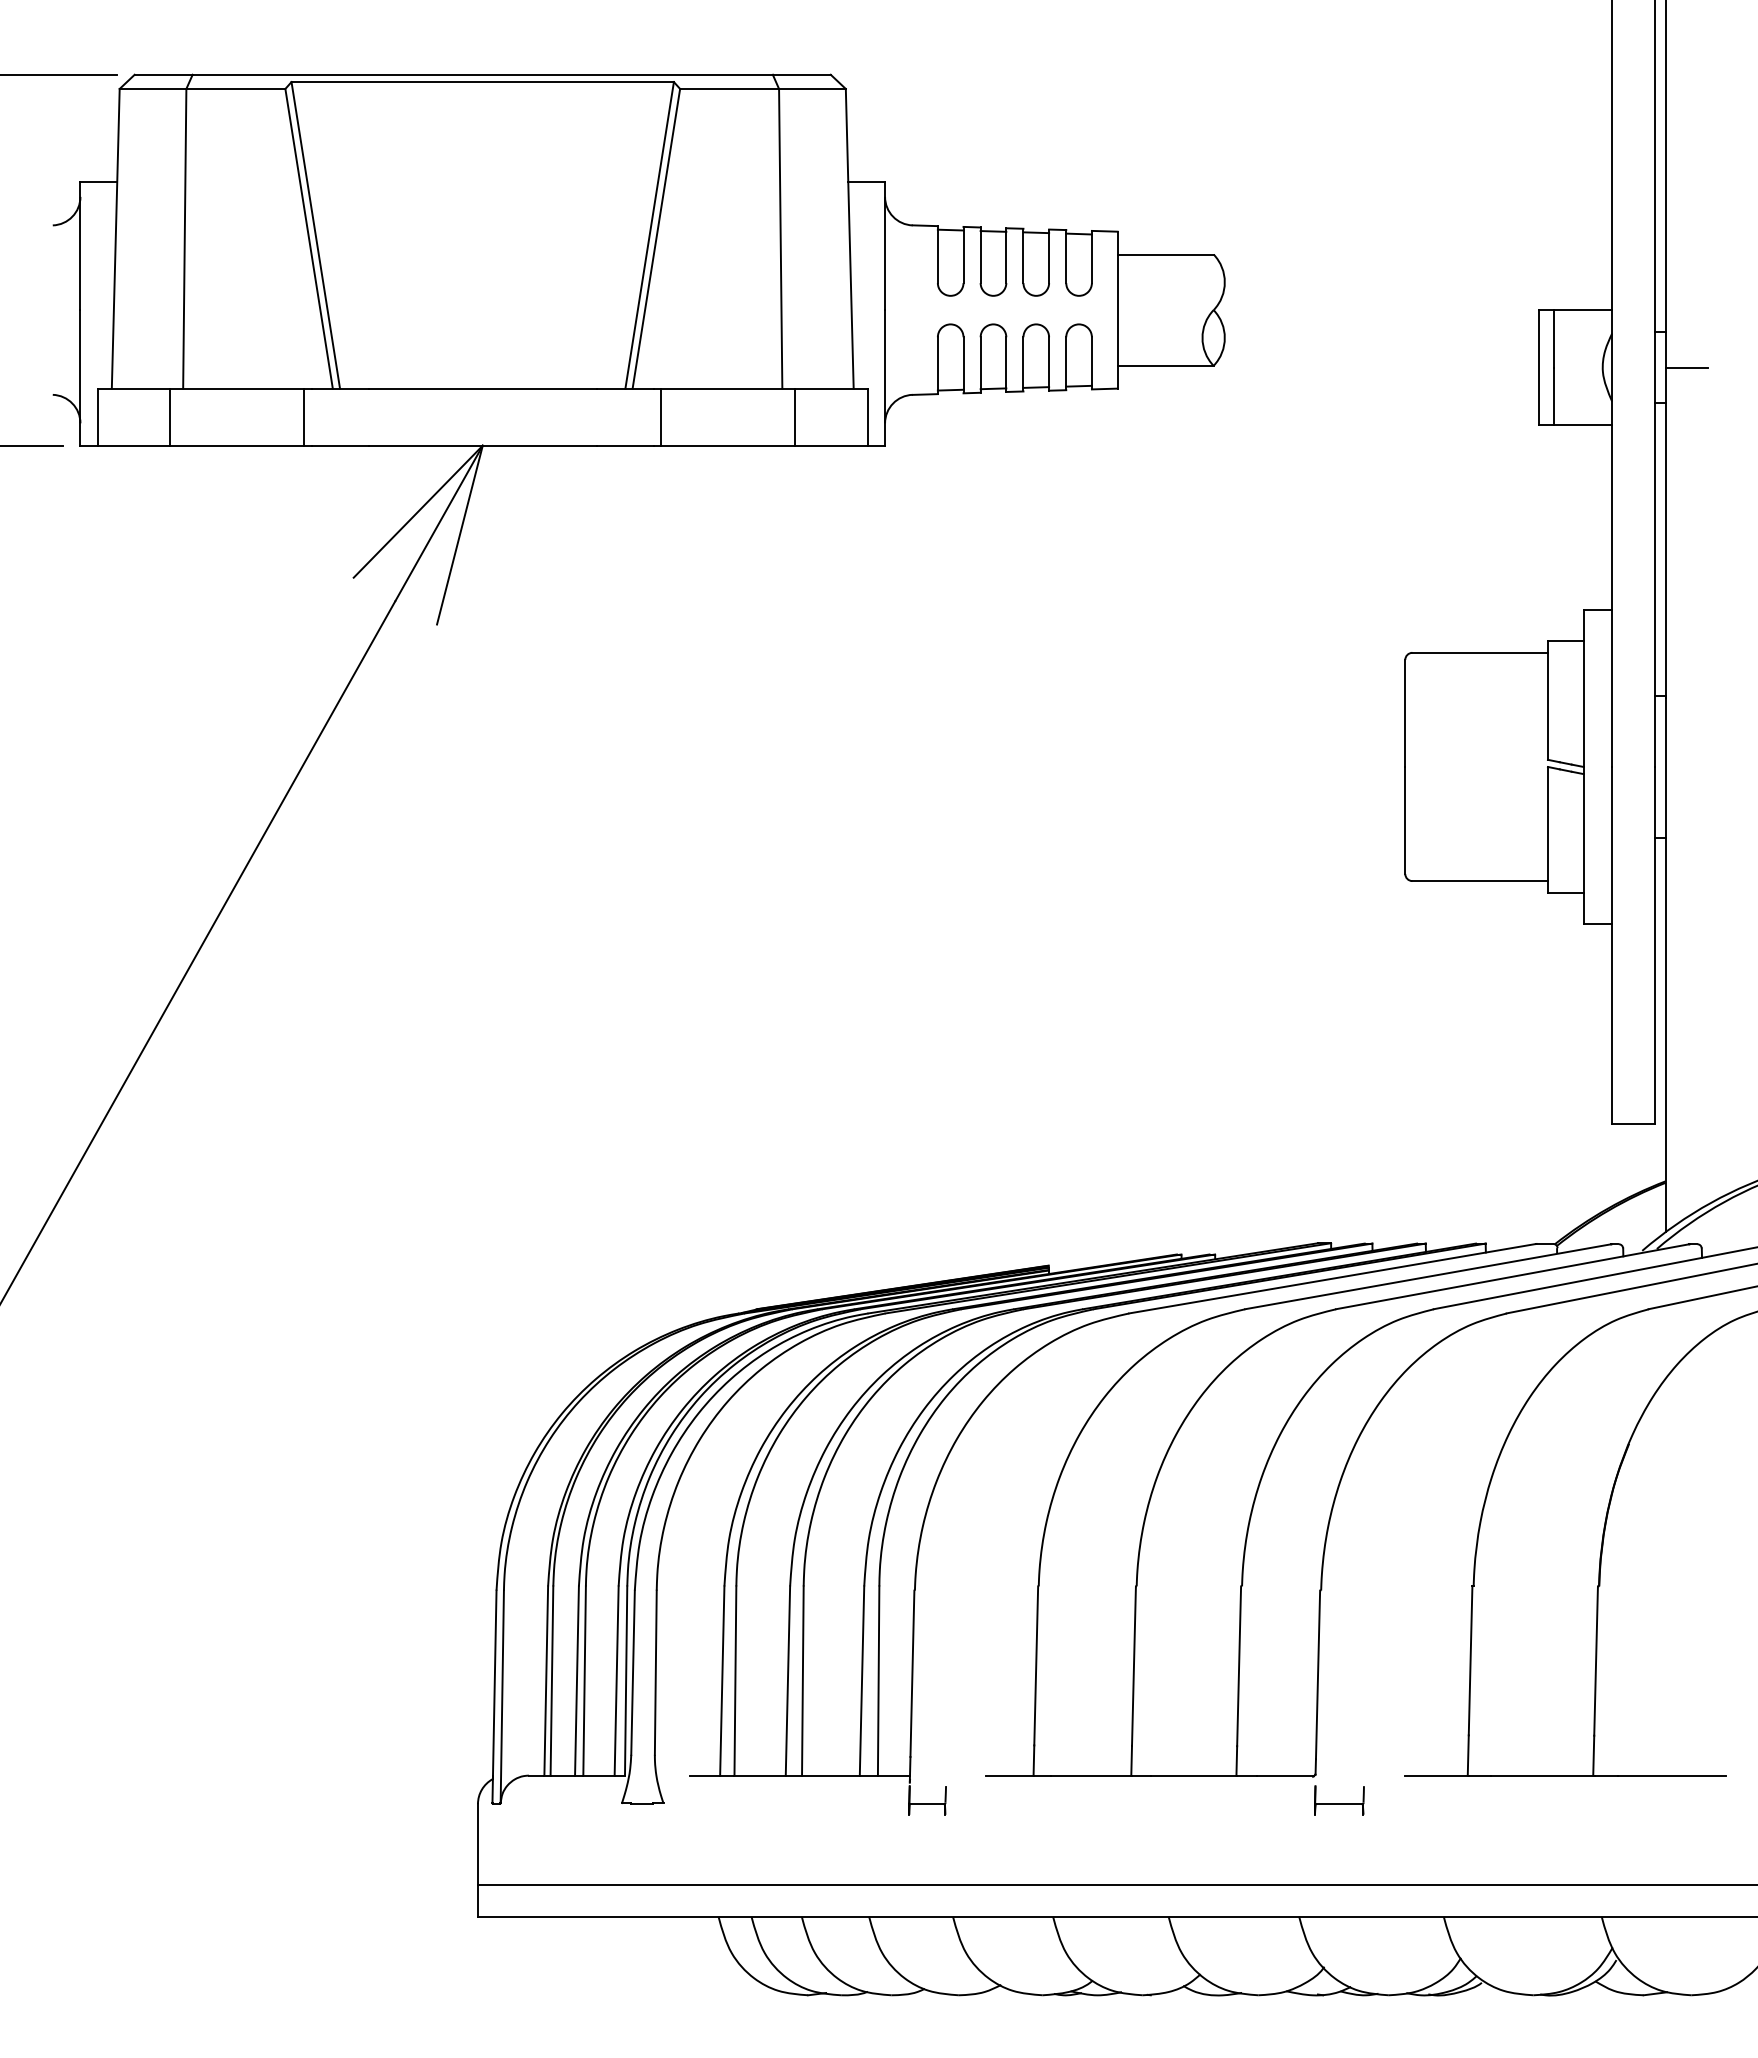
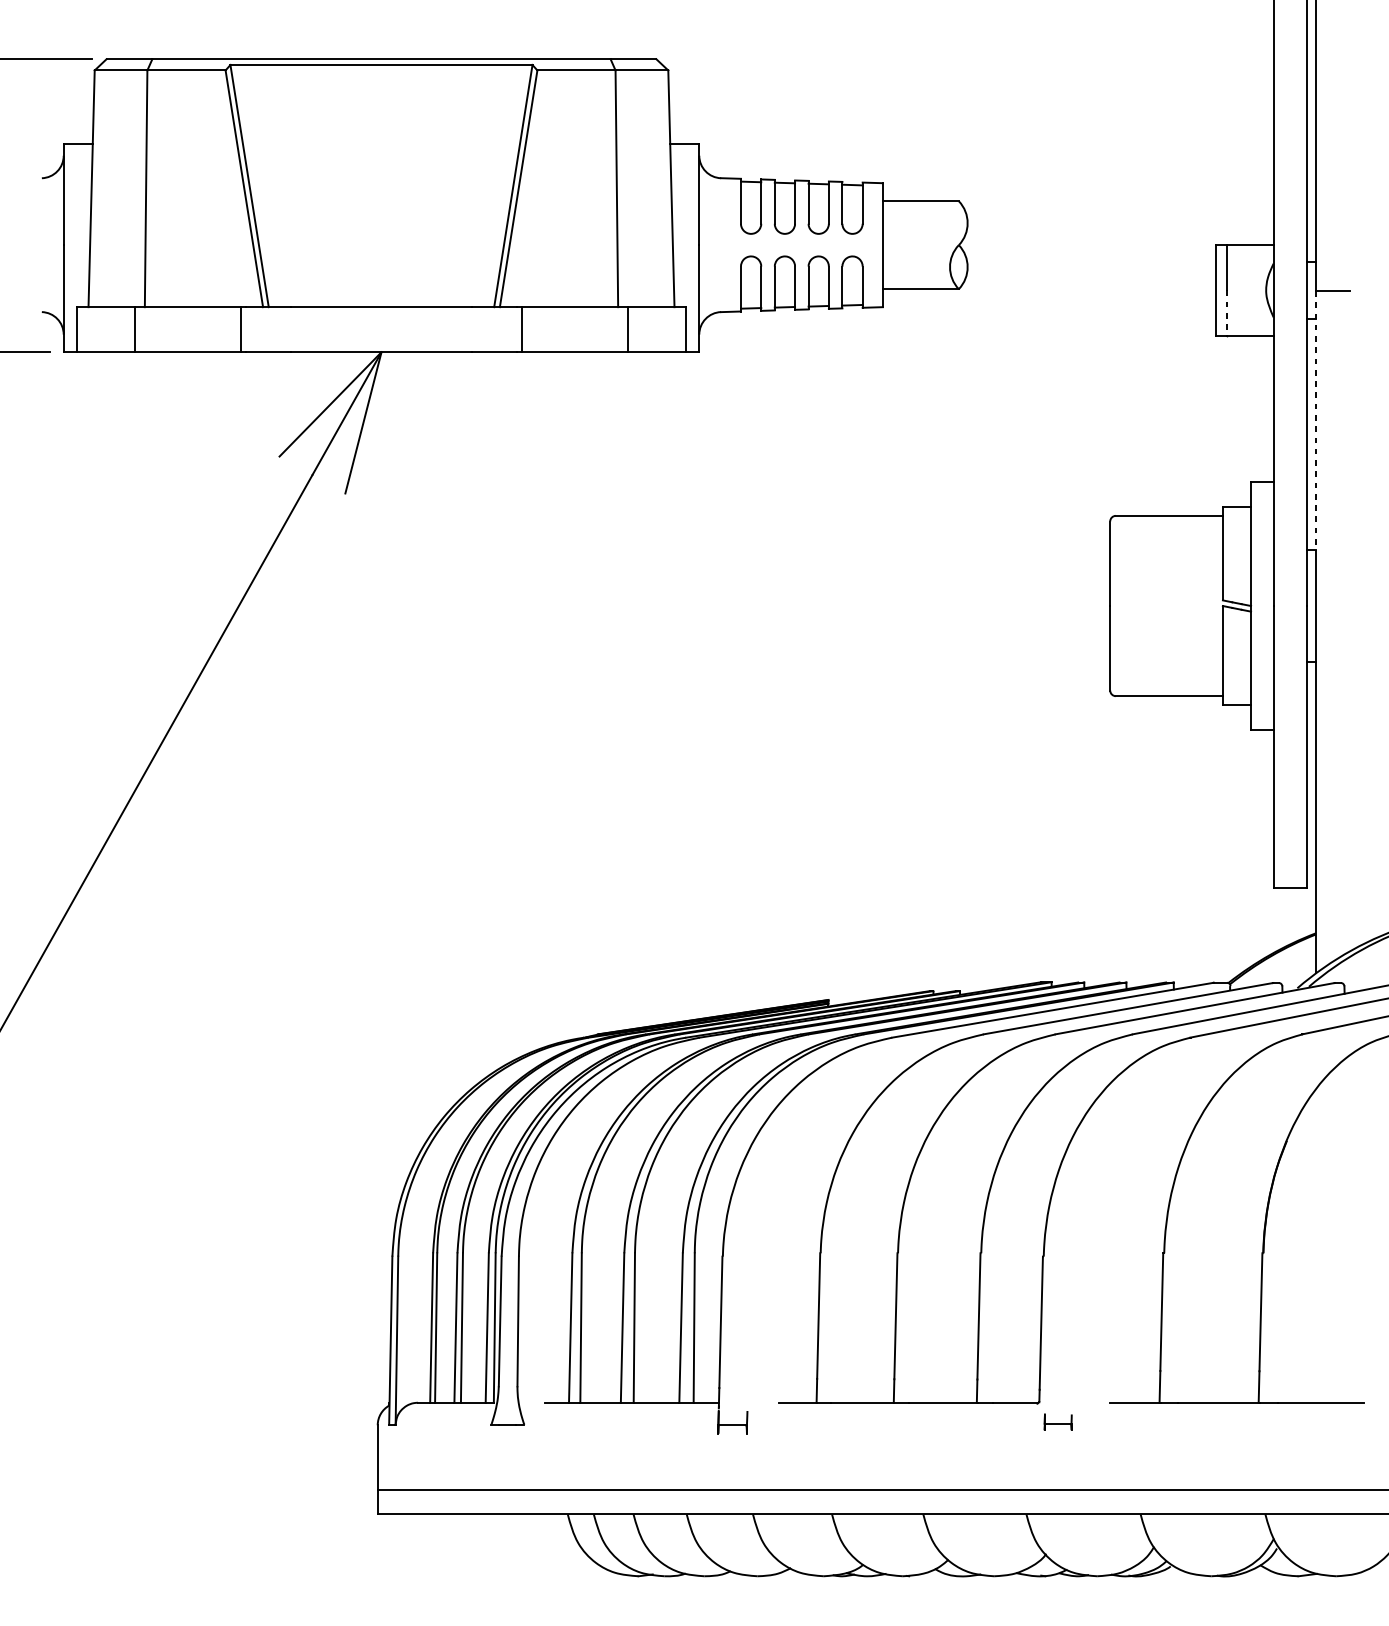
line: (1553, 396) -> (1227, 313), solid -> dashed
line: (1665, 532) -> (1315, 420), solid -> dashed
part: (1339, 1800) -> (1058, 1422), size x0.7

